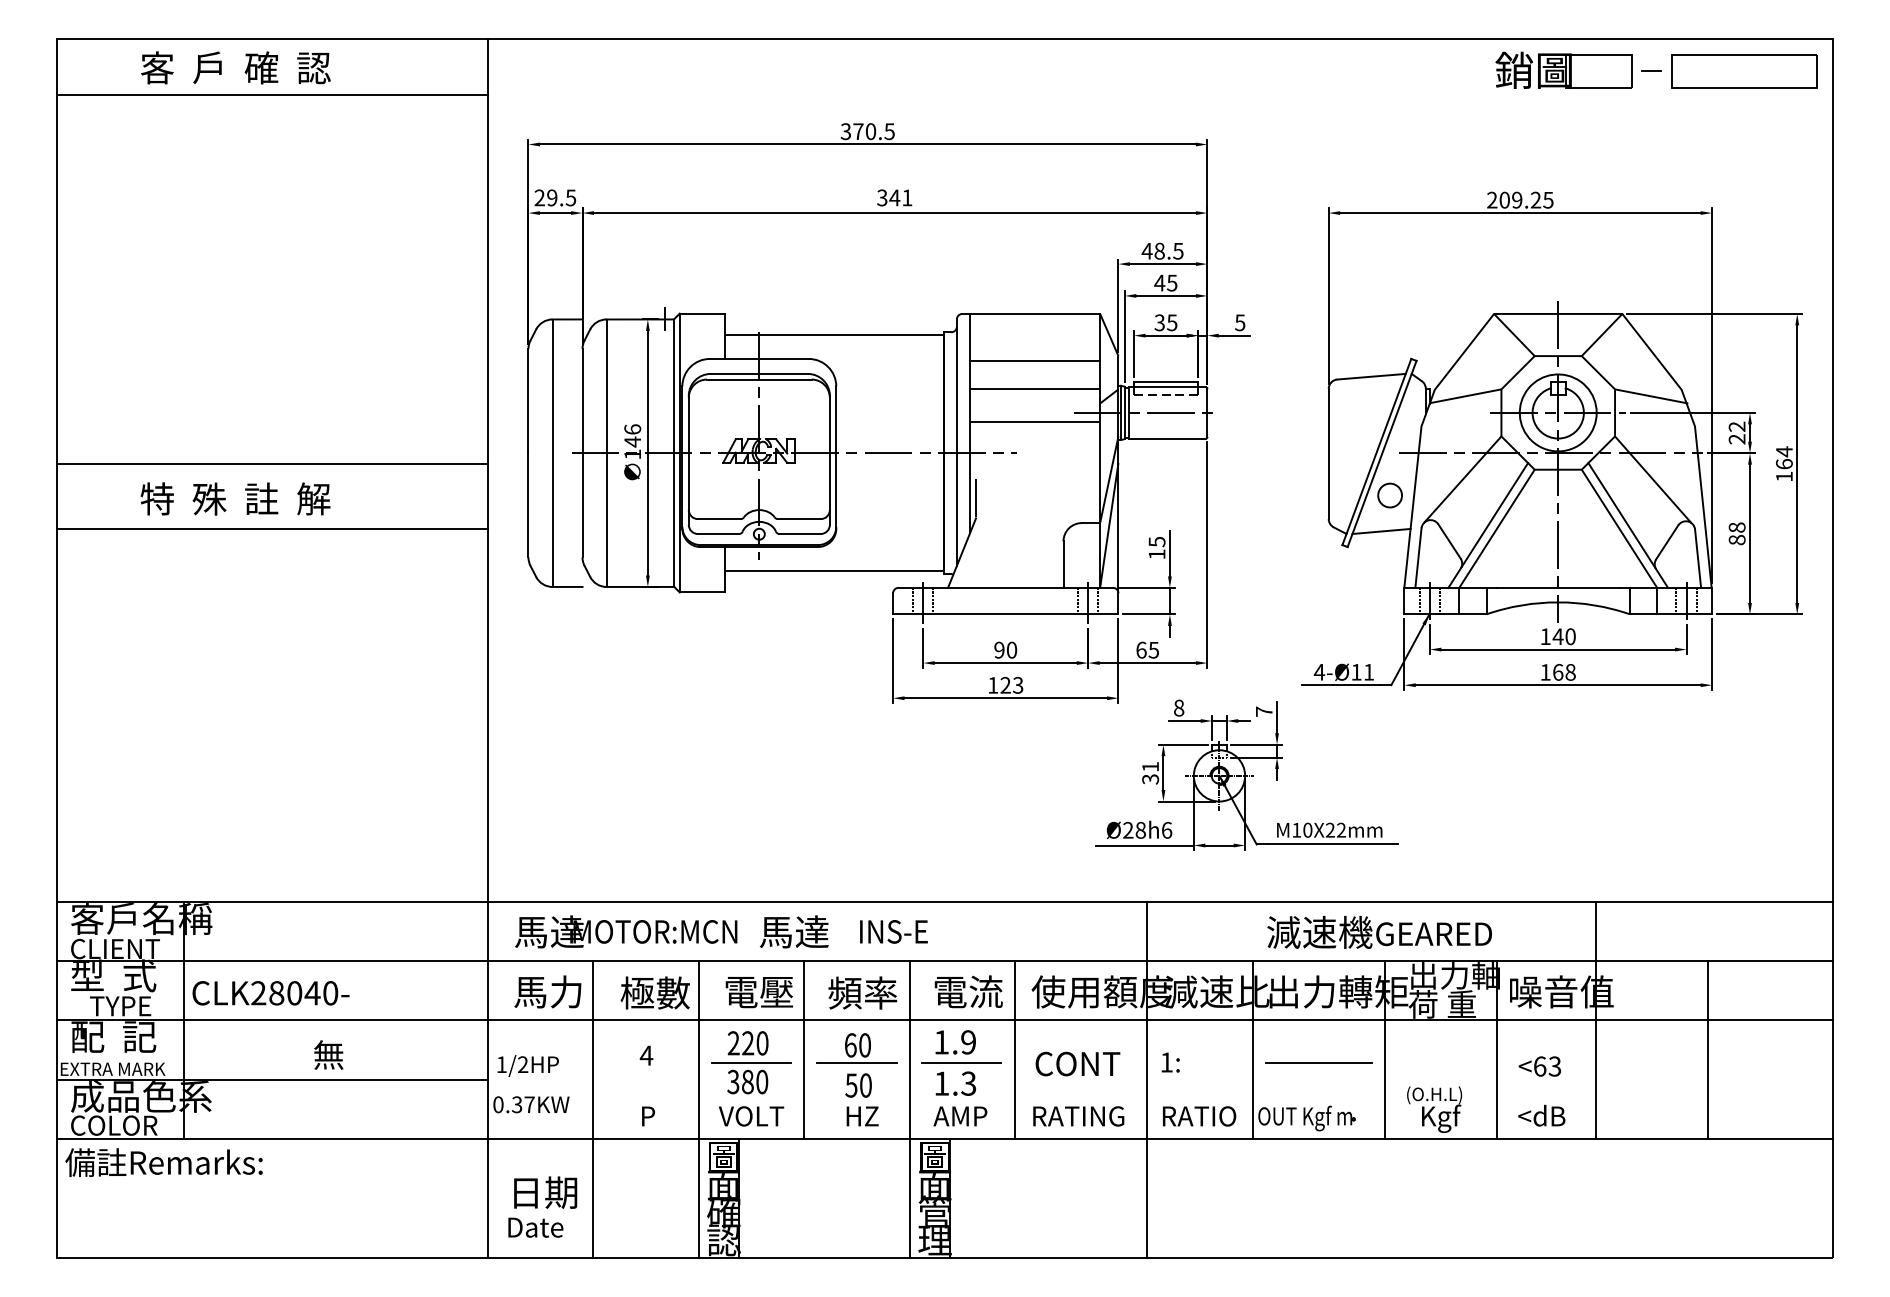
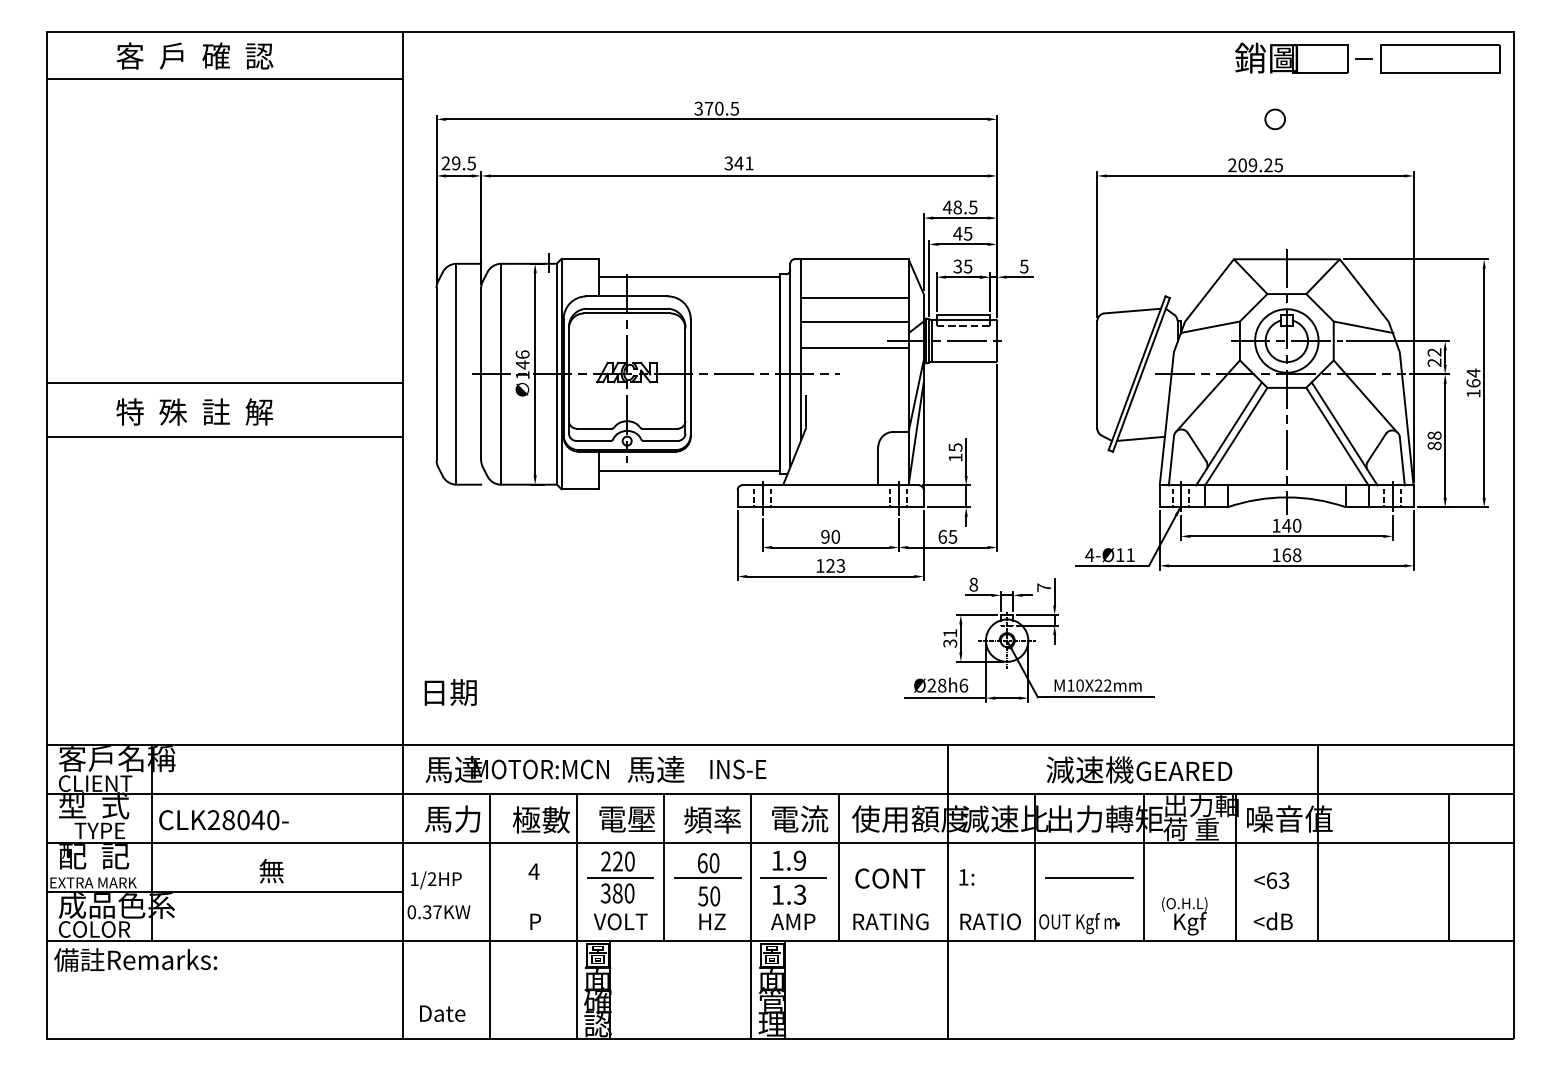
circle: (1389, 495) -> (1274, 119), moved
line: (1707, 1050) -> (1448, 867), moved
text: (545, 1192) -> (450, 692), moved

